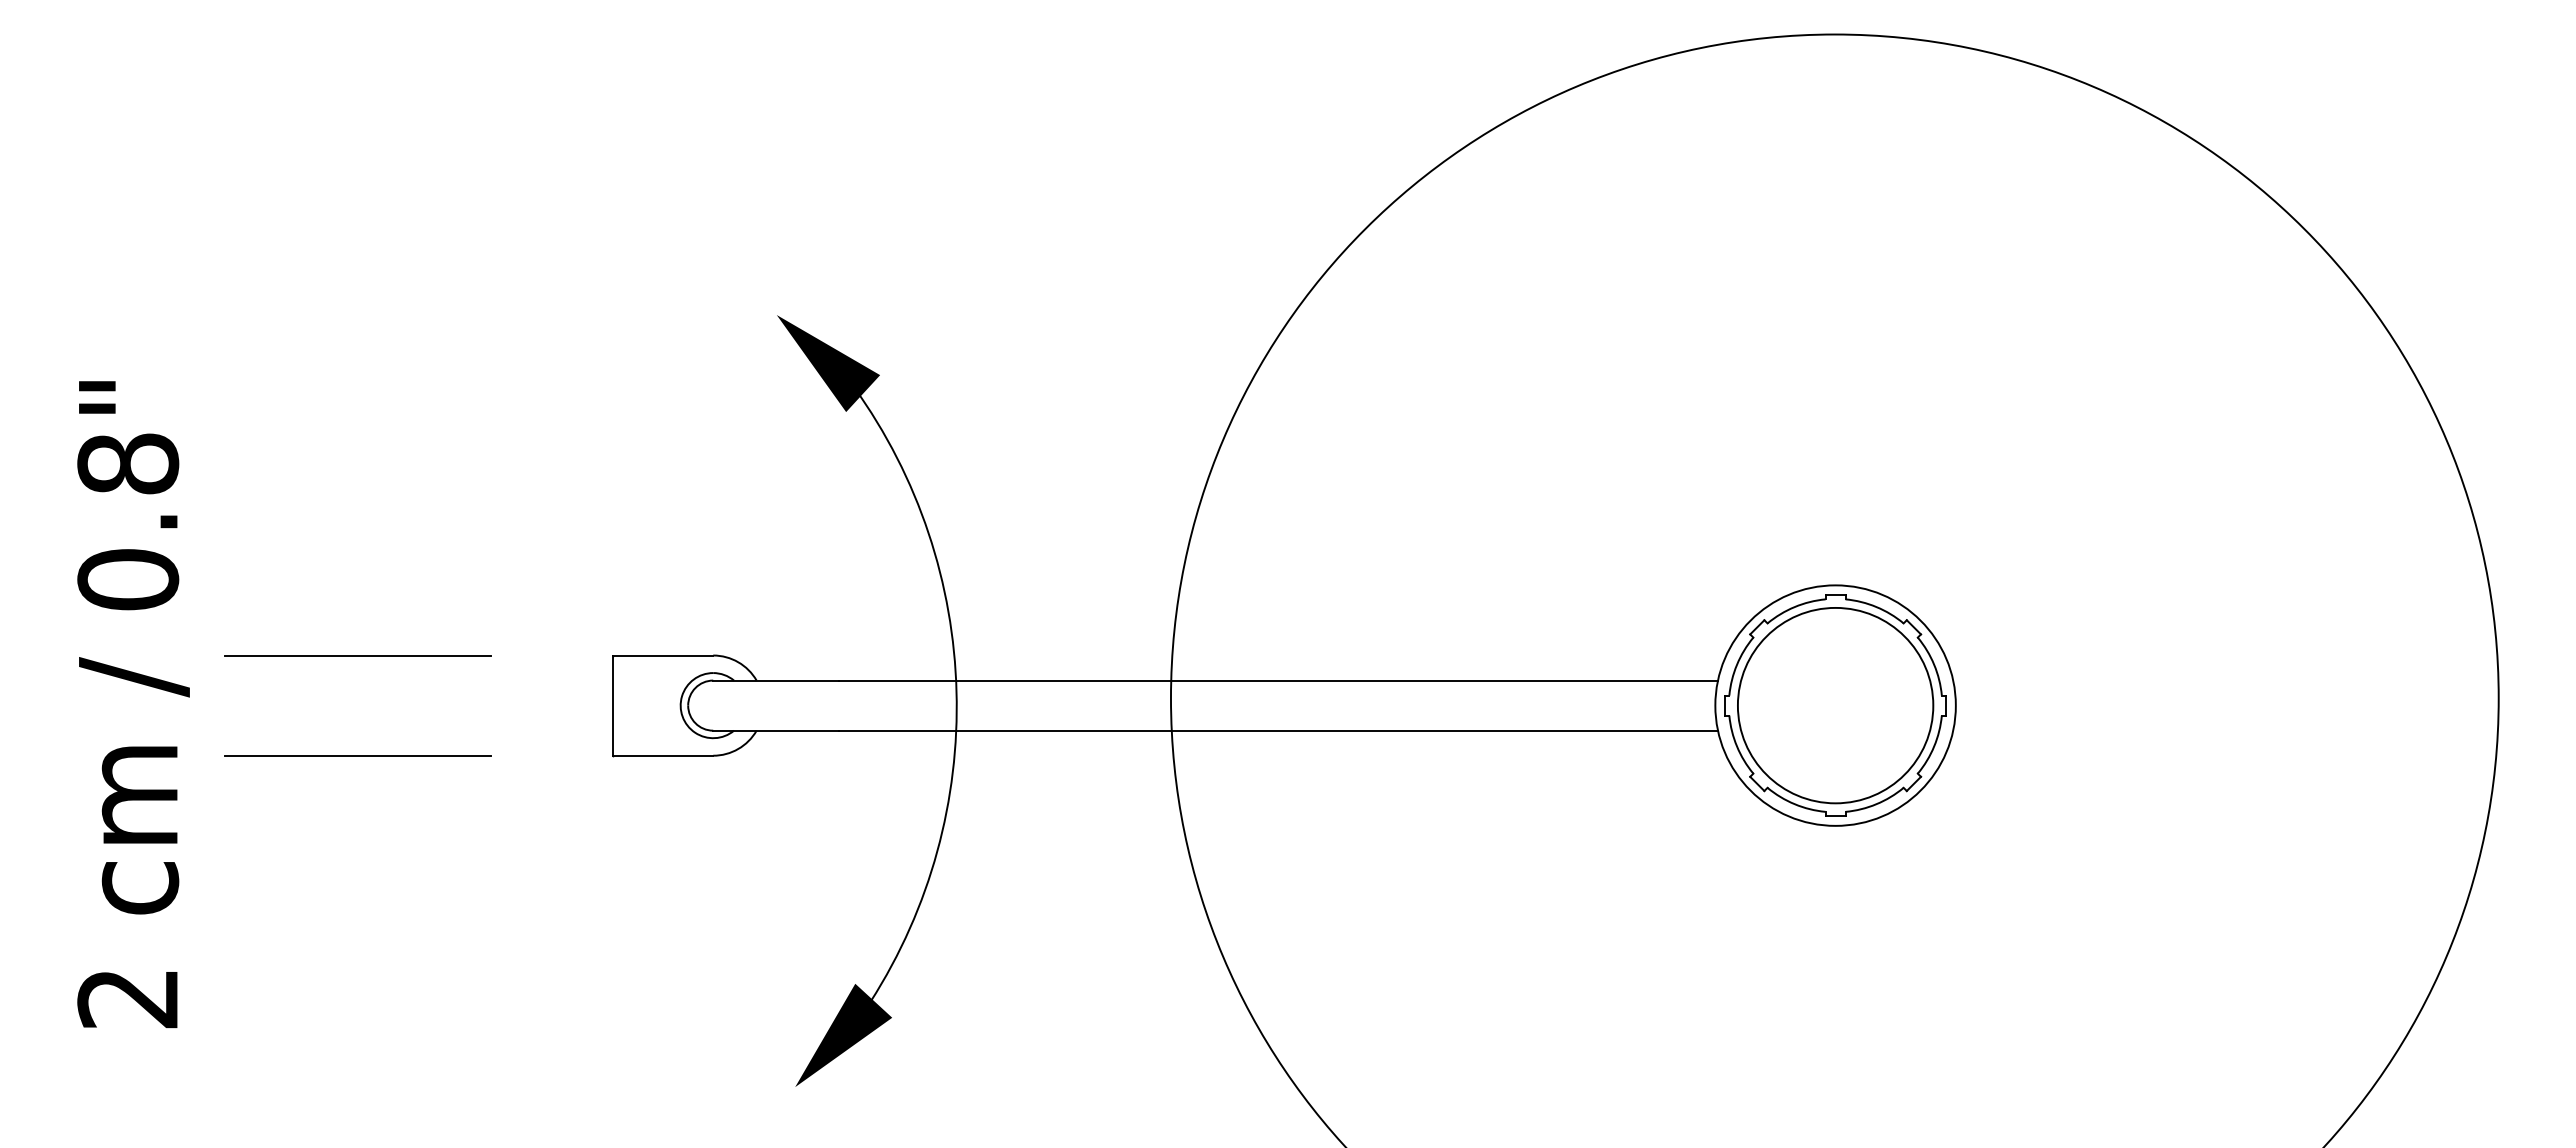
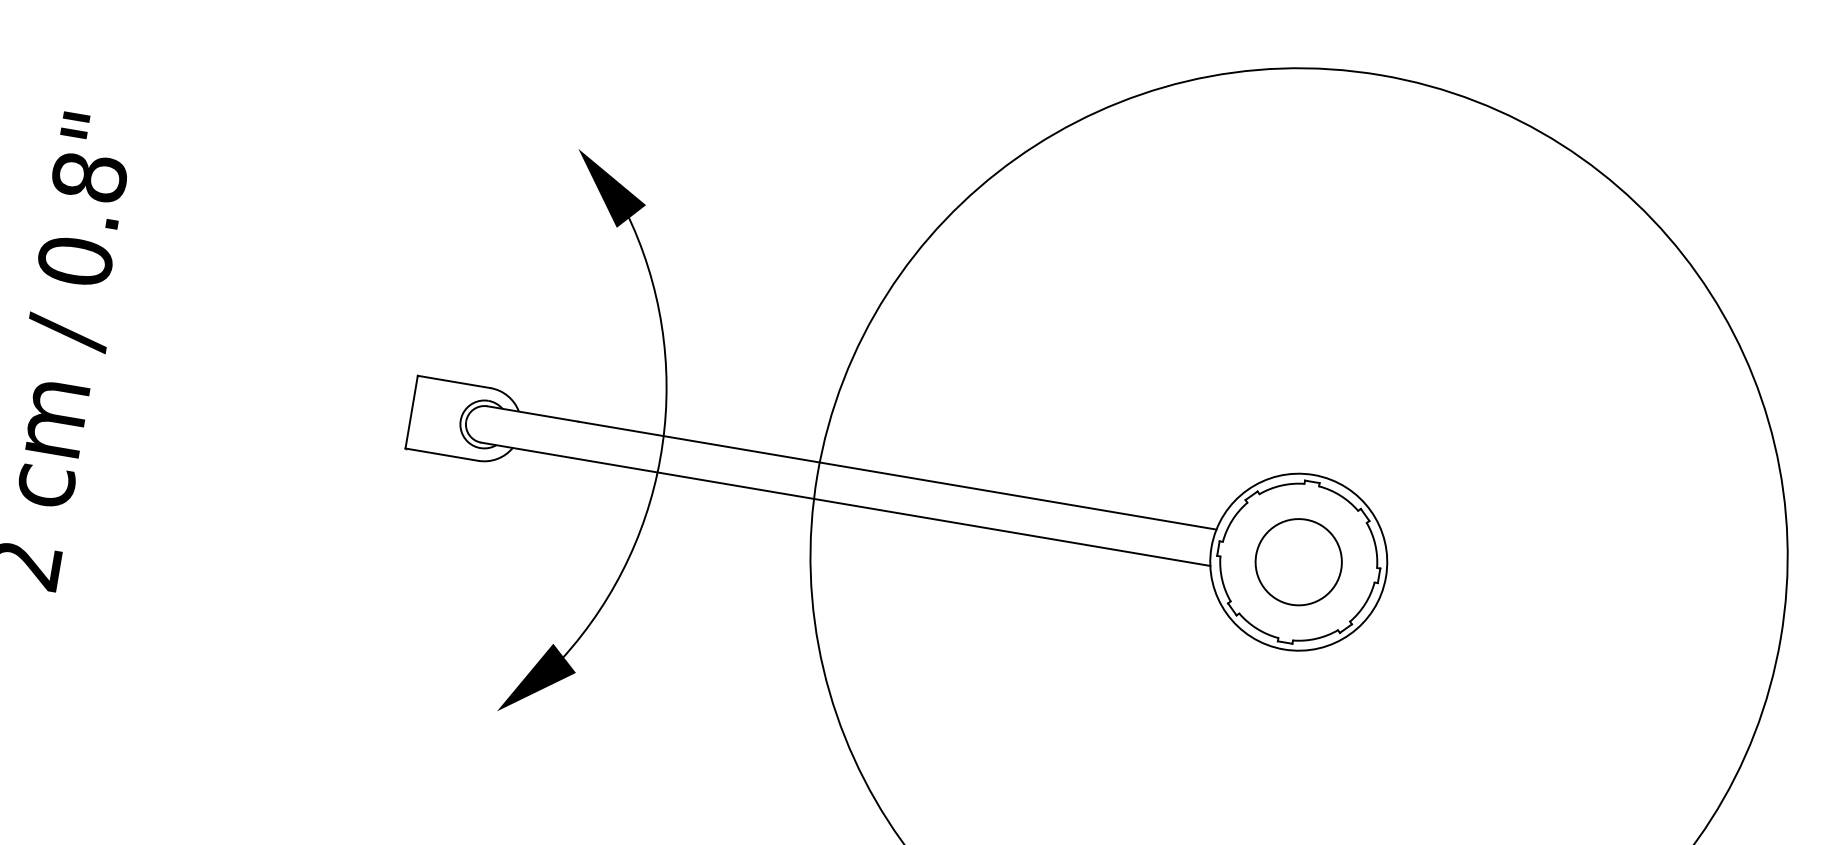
line: (357, 655) -> (232, 344), removed
circle: (1835, 705) -> (1298, 562), size x0.6
line: (357, 755) -> (220, 416), removed

